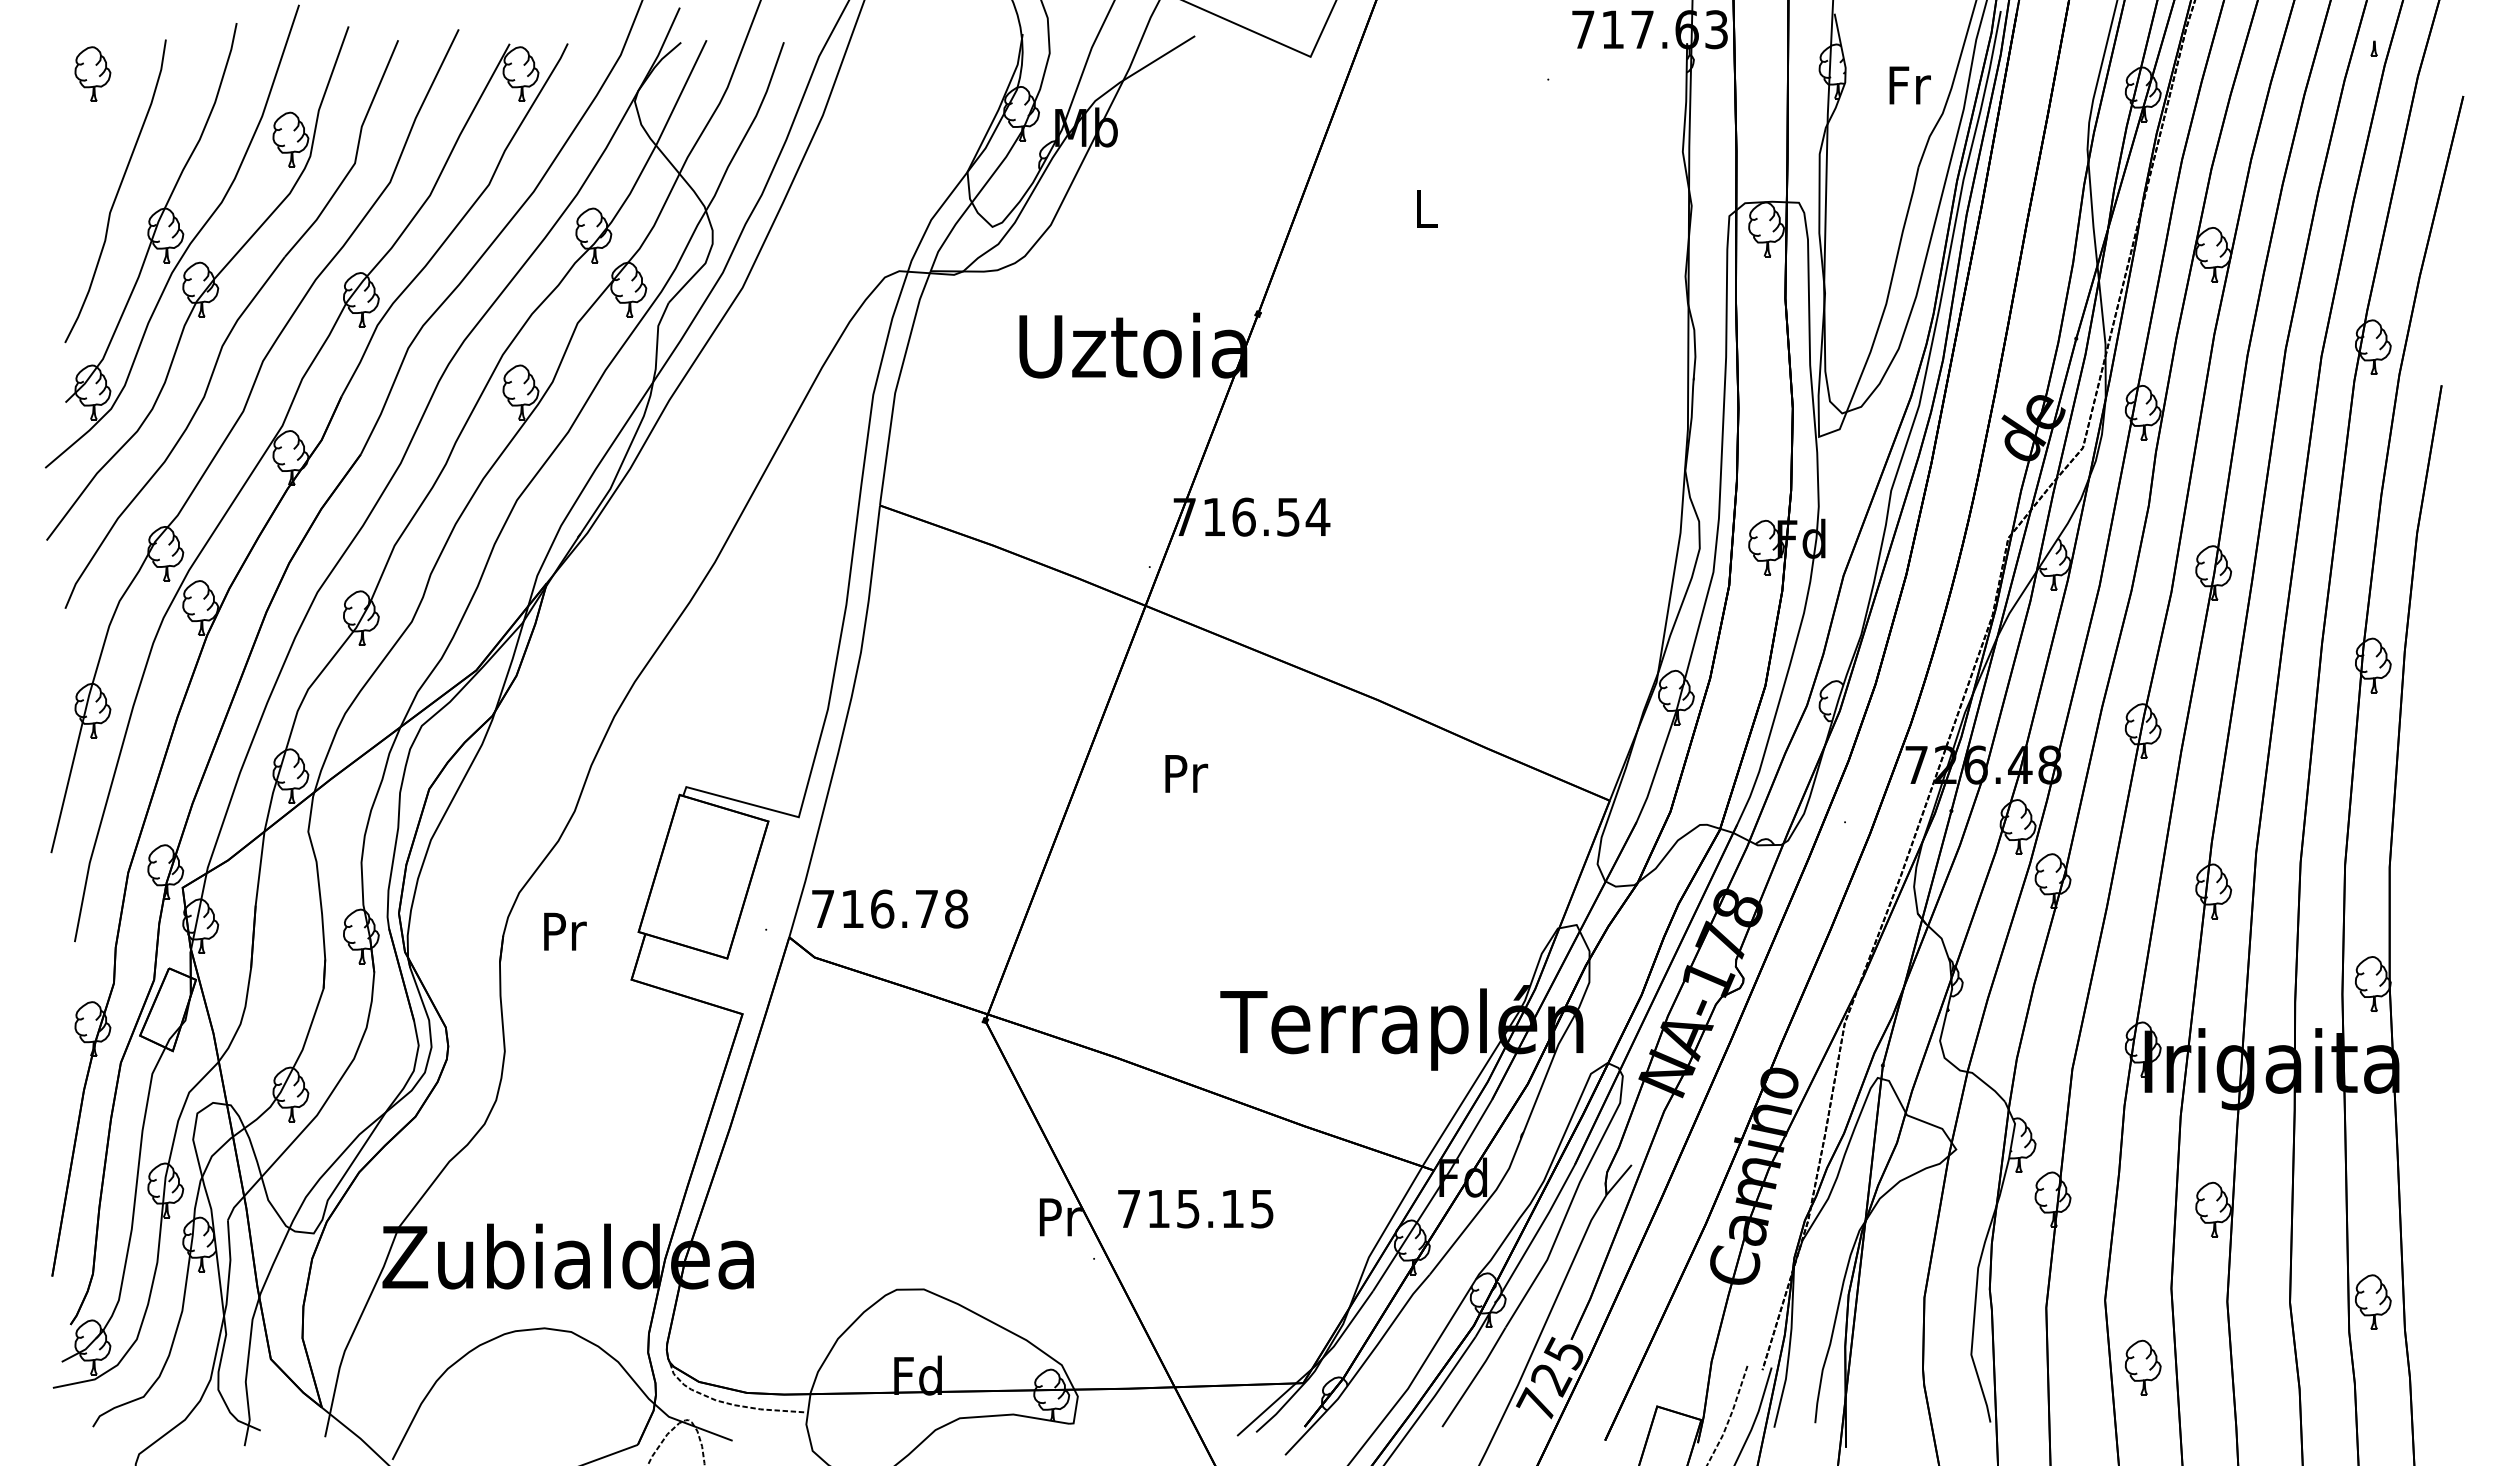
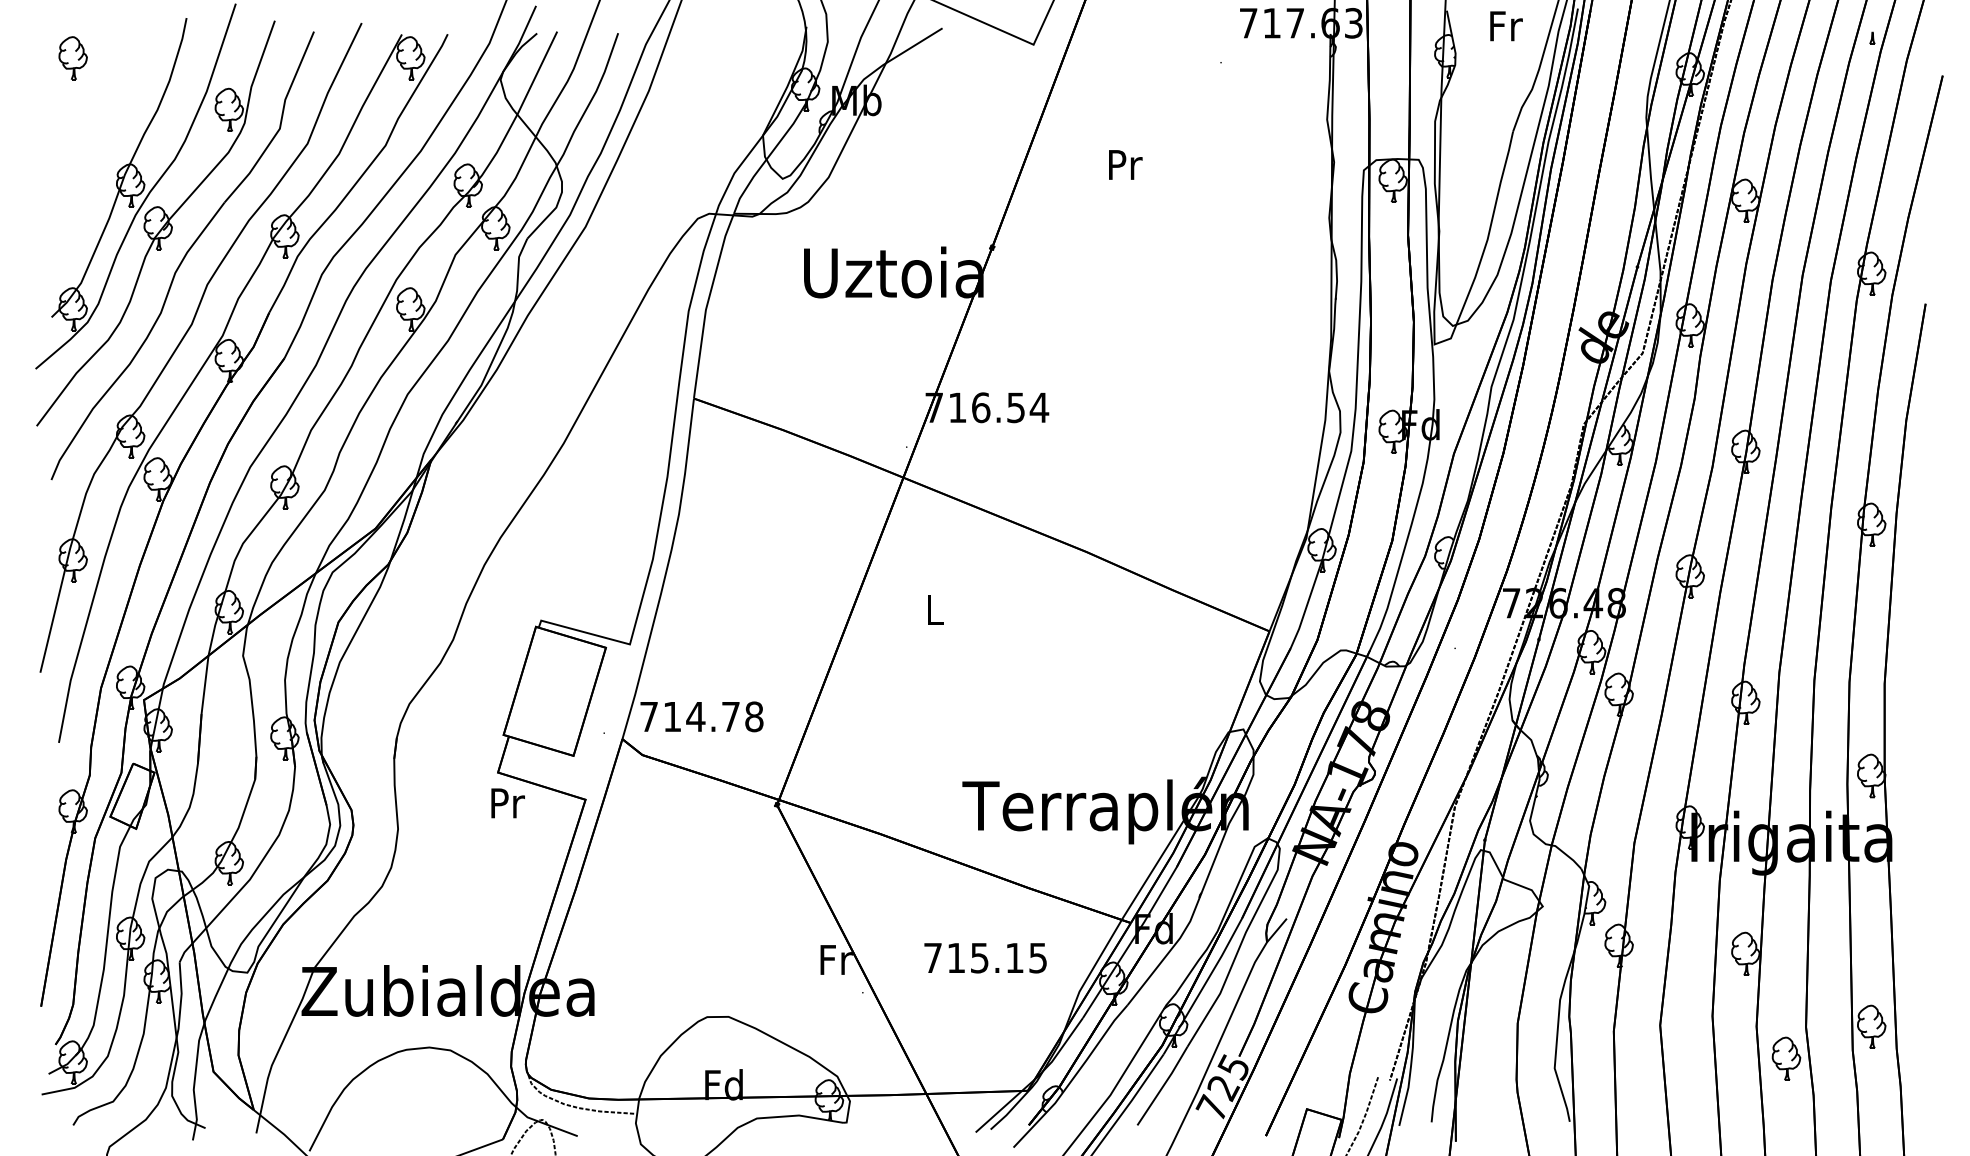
text: (1909, 85) -> (1505, 26), moved
curve: (116, 192) -> (91, 151), removed
text: (1427, 209) -> (1125, 165), L -> Pr
text: (1186, 773) -> (935, 609), Pr -> L
text: (882, 908) -> (695, 716), 716.78 -> 714.78
text: (565, 931) -> (508, 803), moved
text: (1195, 1209) -> (985, 958), moved
text: (1060, 1217) -> (836, 960), Pr -> Fr
part: (2142, 1367) -> (1785, 1058), moved

